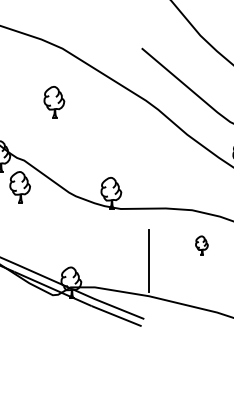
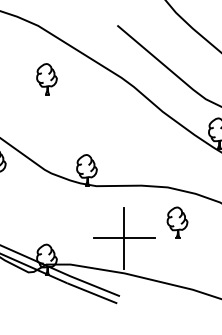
part: (54, 102) -> (47, 79), moved
part: (201, 245) -> (177, 222), size x1.67
line: (148, 261) -> (124, 238), added

